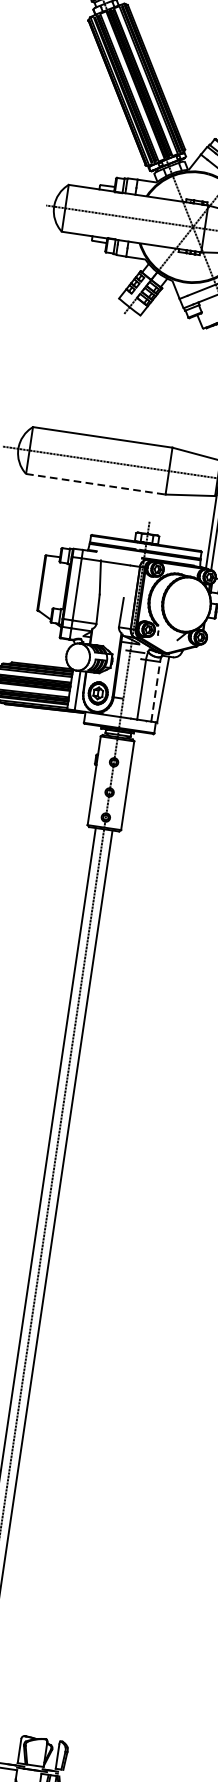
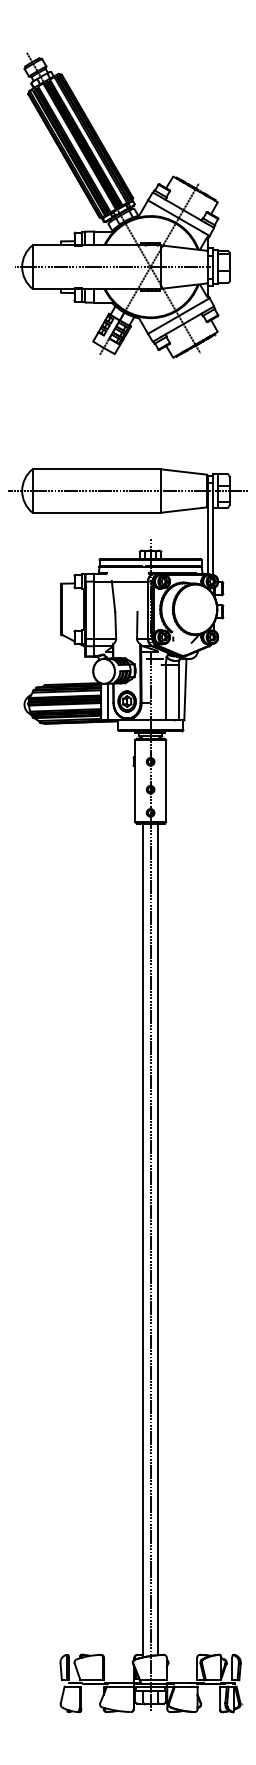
line: (96, 484) -> (97, 512), dashed -> solid
line: (155, 691) -> (178, 692), dashed -> solid

